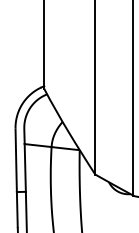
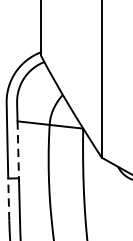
line: (25, 167) -> (18, 149), solid -> dashed
line: (17, 209) -> (8, 199), solid -> dashed

